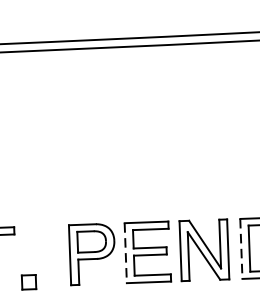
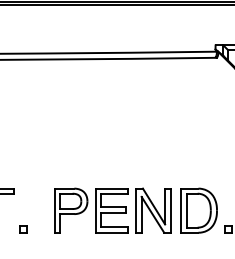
line: (241, 250) -> (180, 211), dashed -> solid
line: (125, 254) -> (95, 211), dashed -> solid
part: (28, 282) -> (23, 229), size x0.62

